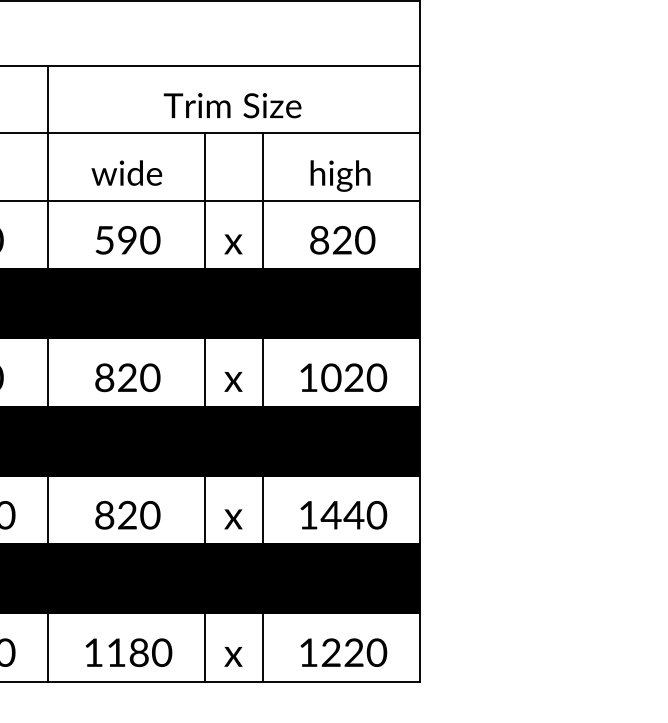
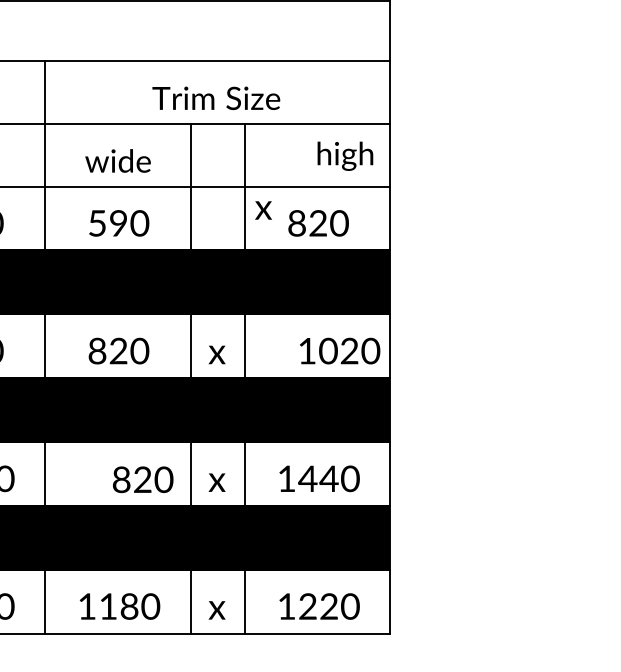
text: (340, 175) -> (345, 155), moved
text: (233, 244) -> (263, 210), moved
text: (343, 377) -> (339, 350), moved
text: (127, 515) -> (142, 479), moved

